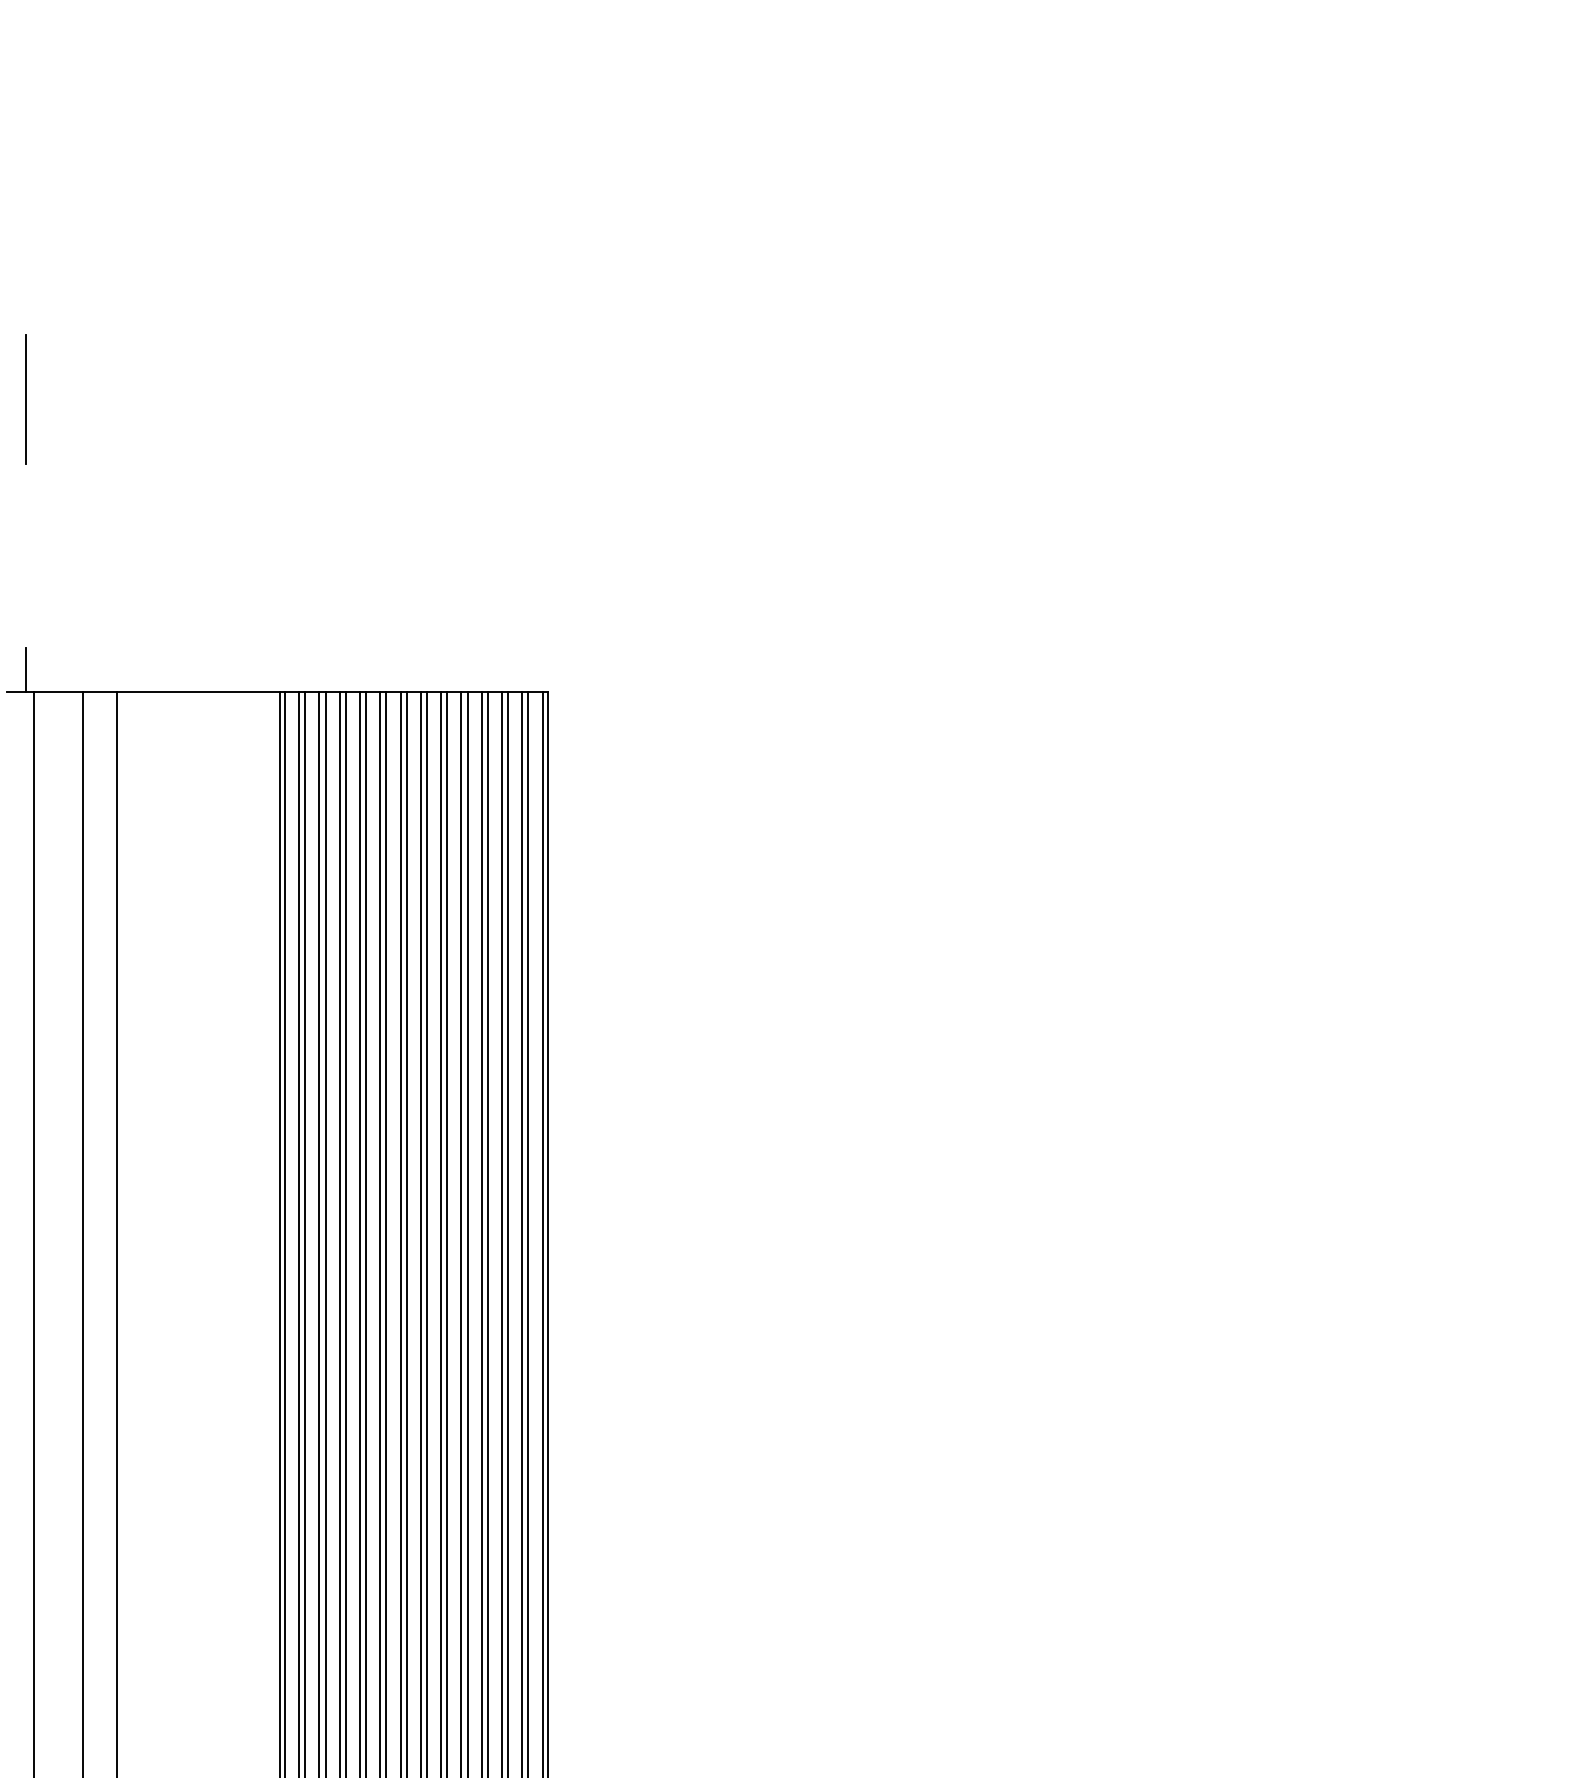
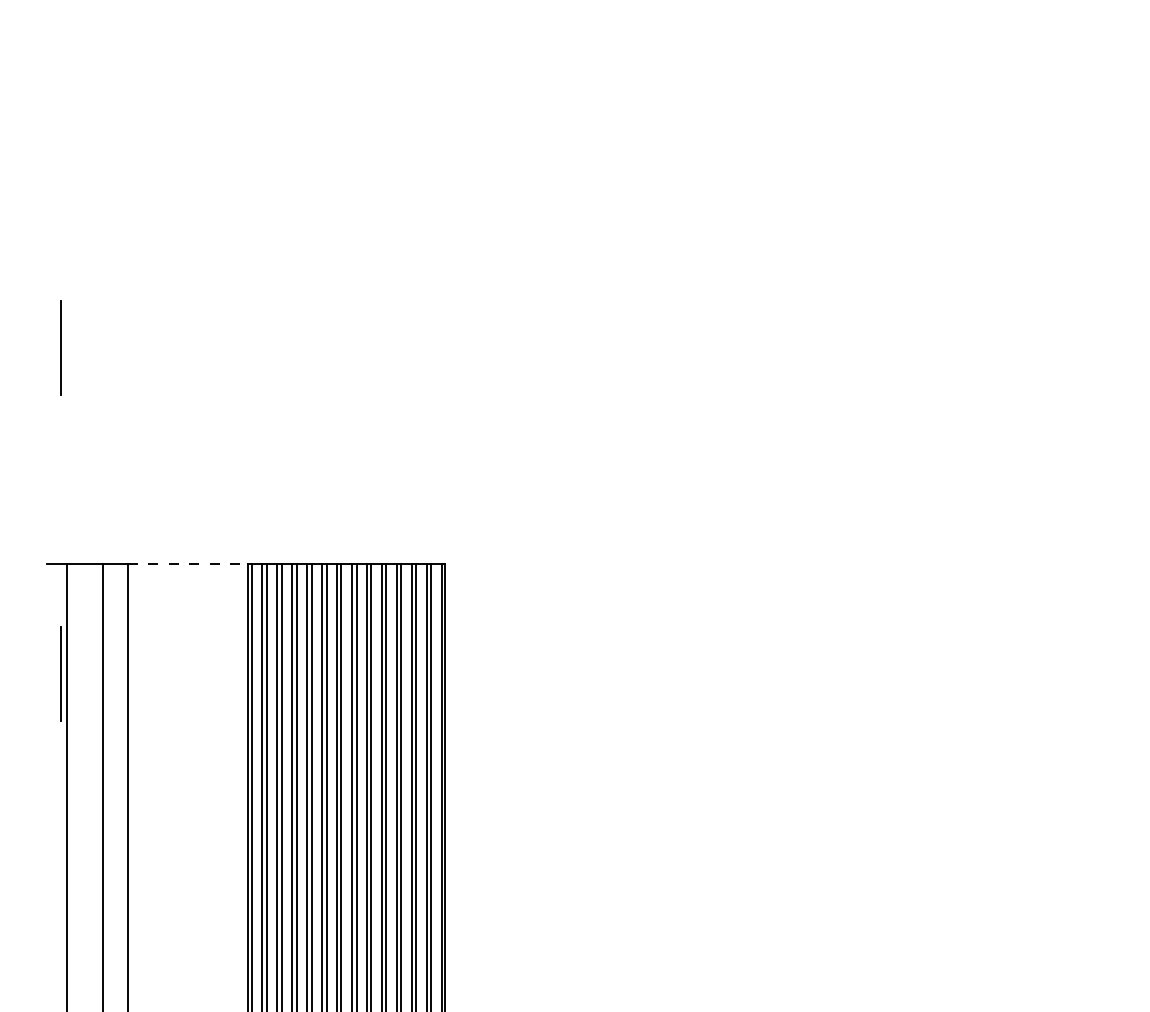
line: (25, 669) -> (60, 547), removed
line: (198, 691) -> (187, 563), solid -> dashed
line: (25, 841) -> (60, 673), added

